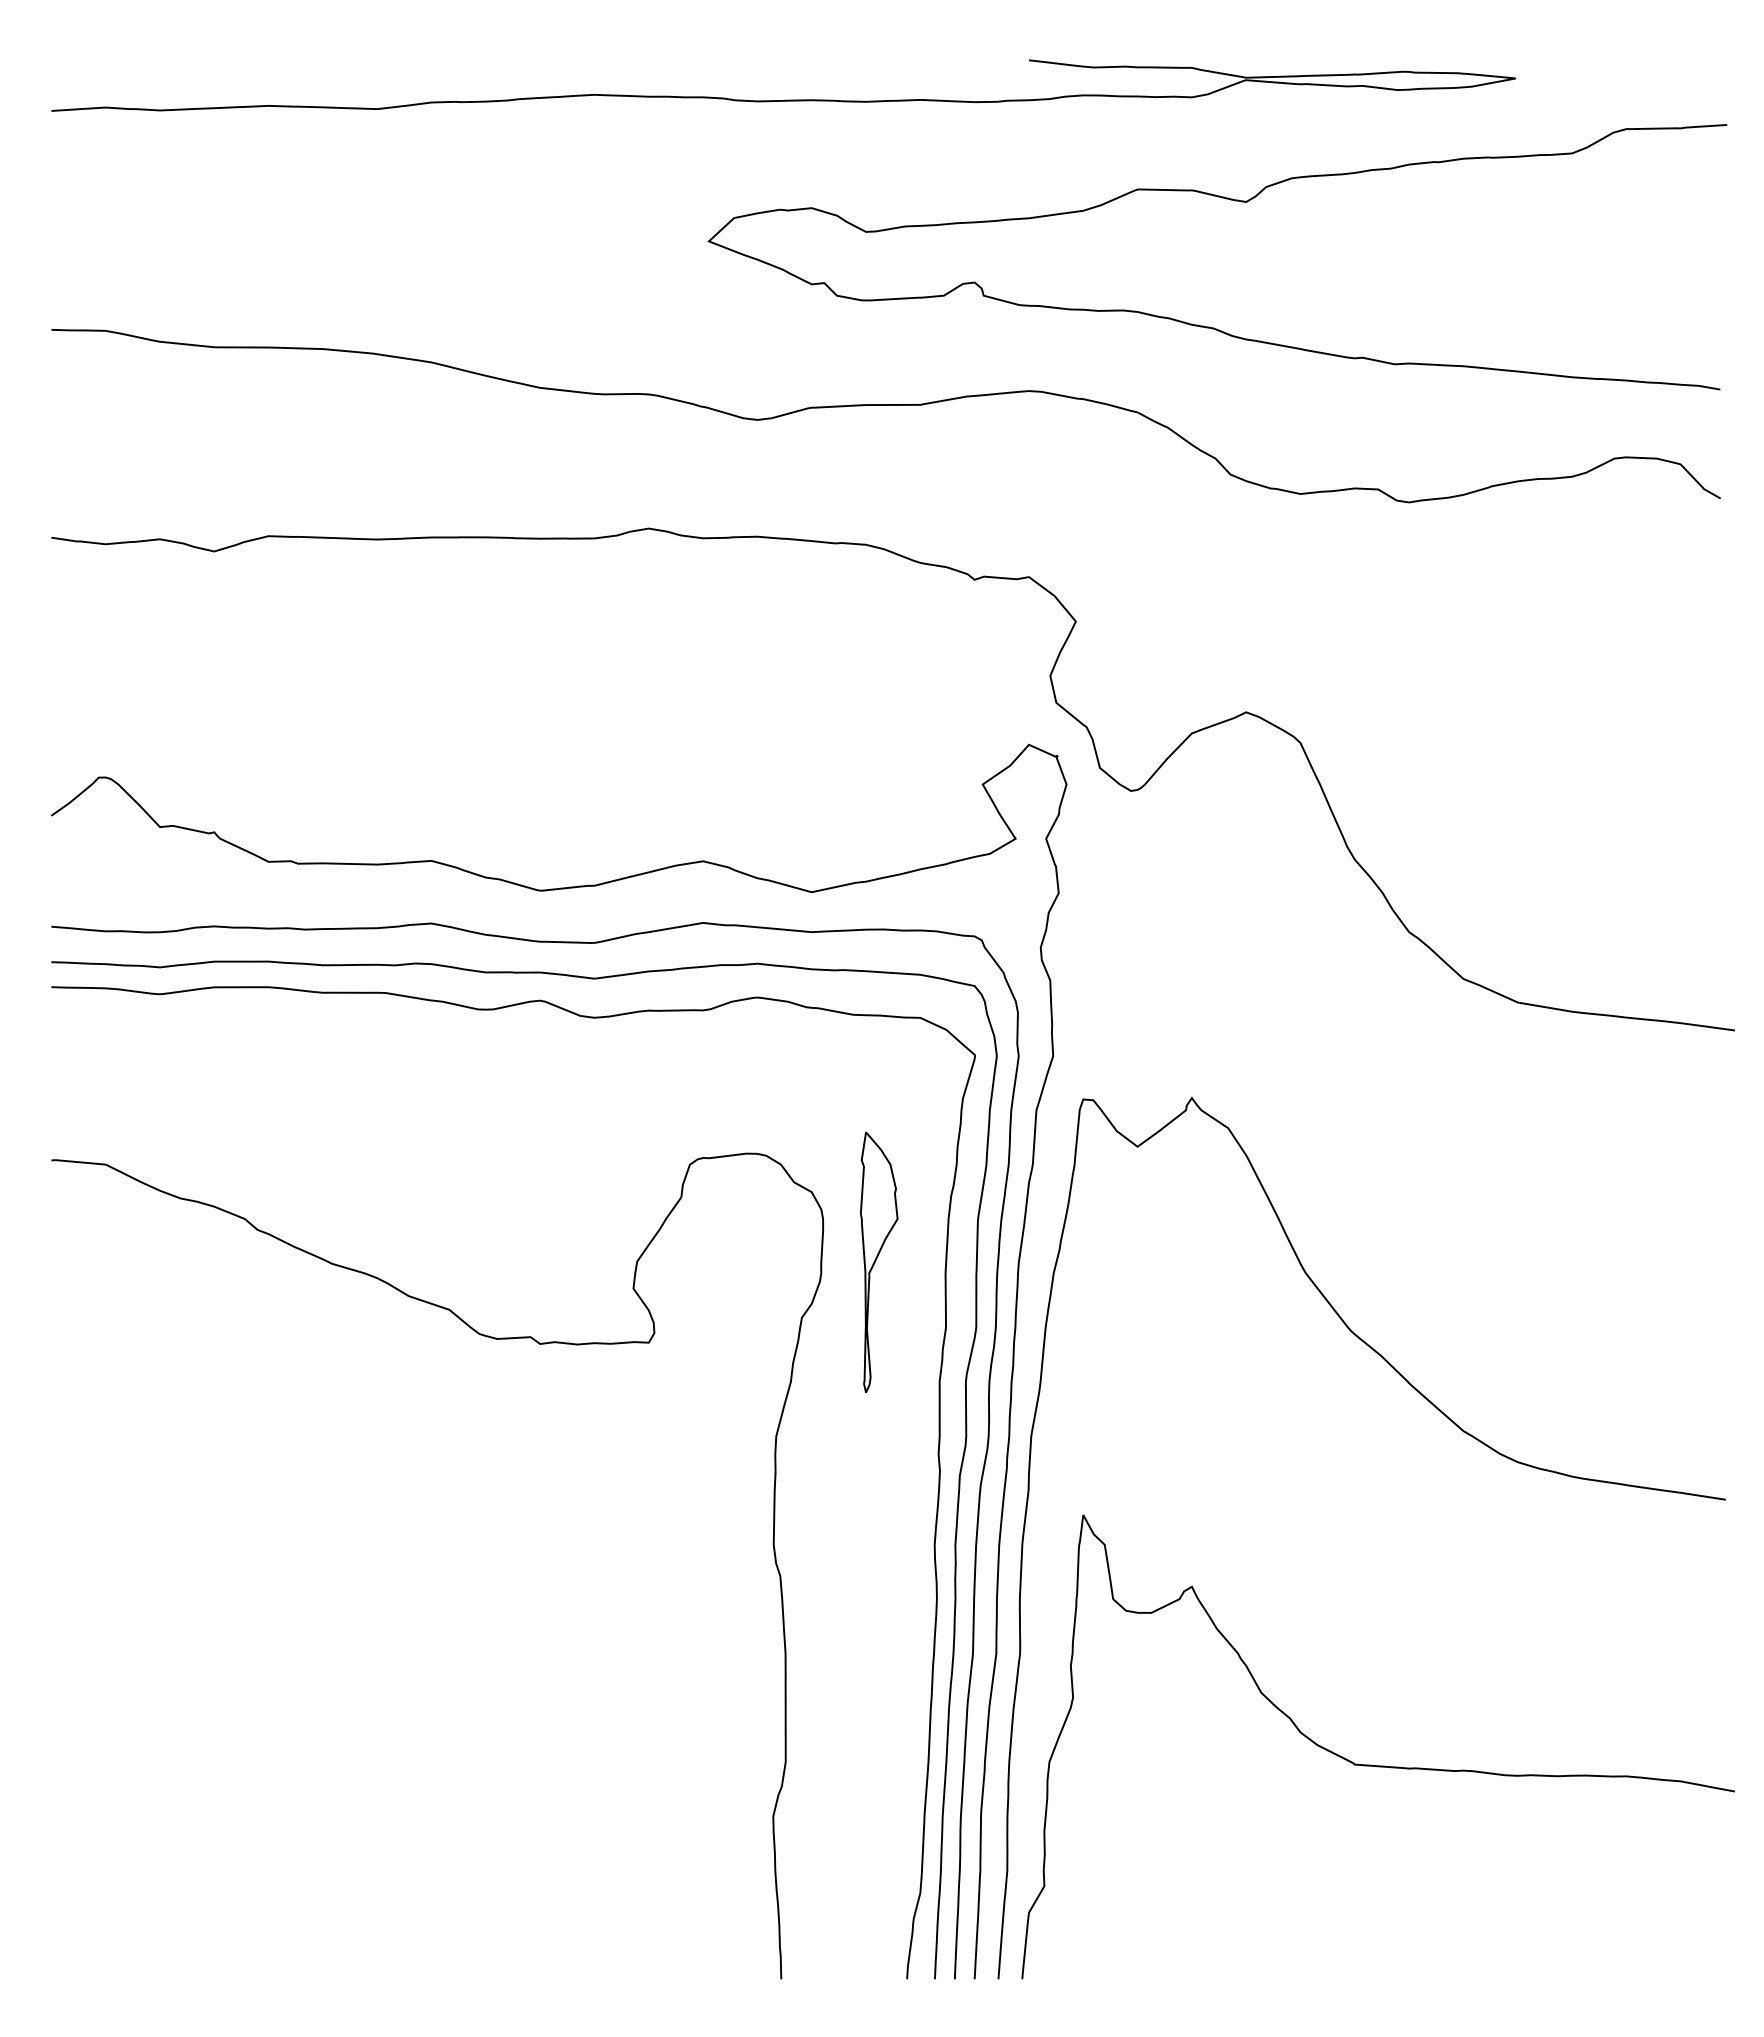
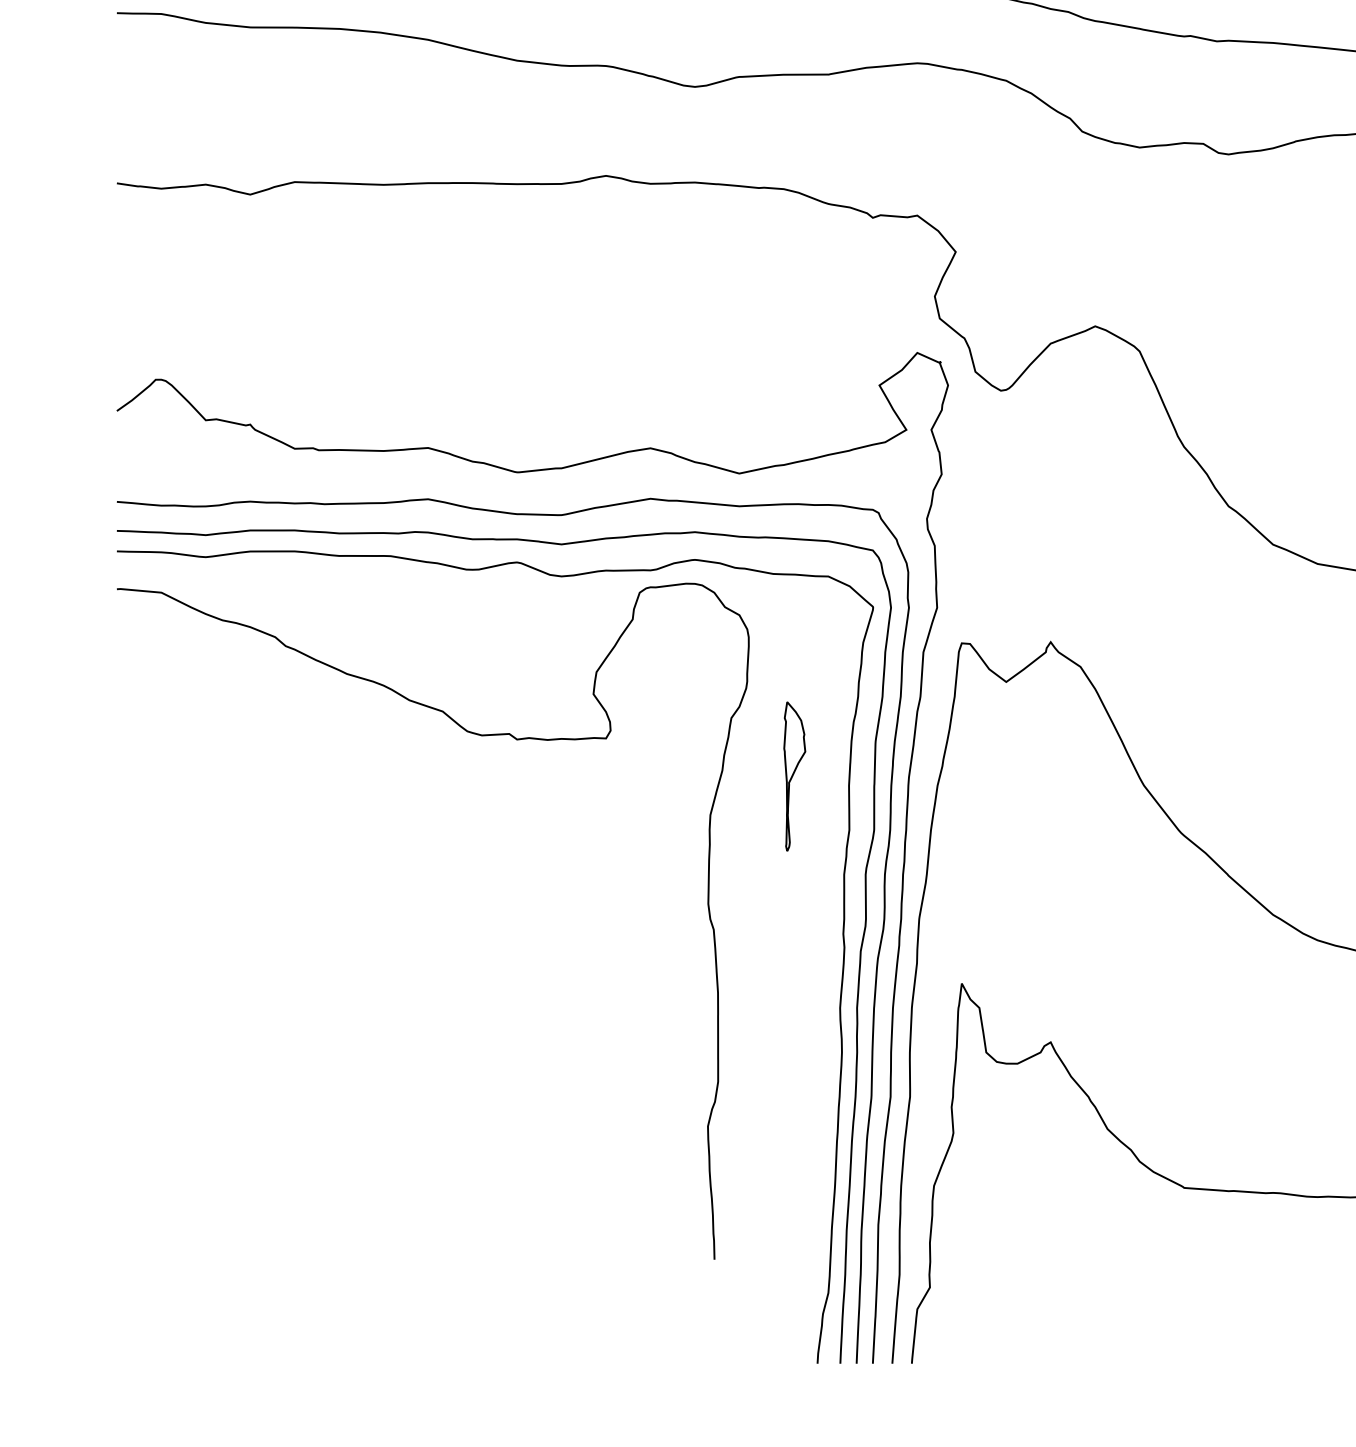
part: (879, 1261) -> (794, 775), size x0.7
curve: (494, 1339) -> (479, 735), moved

